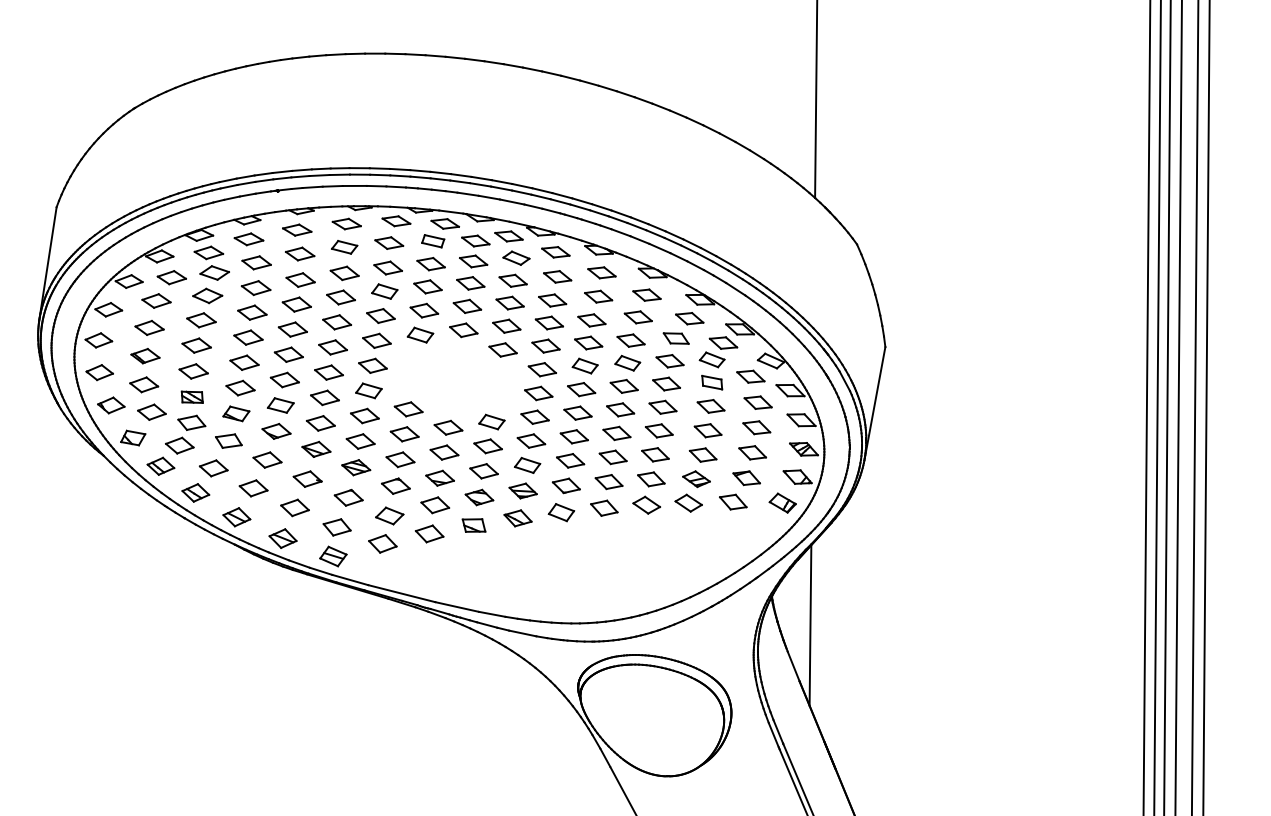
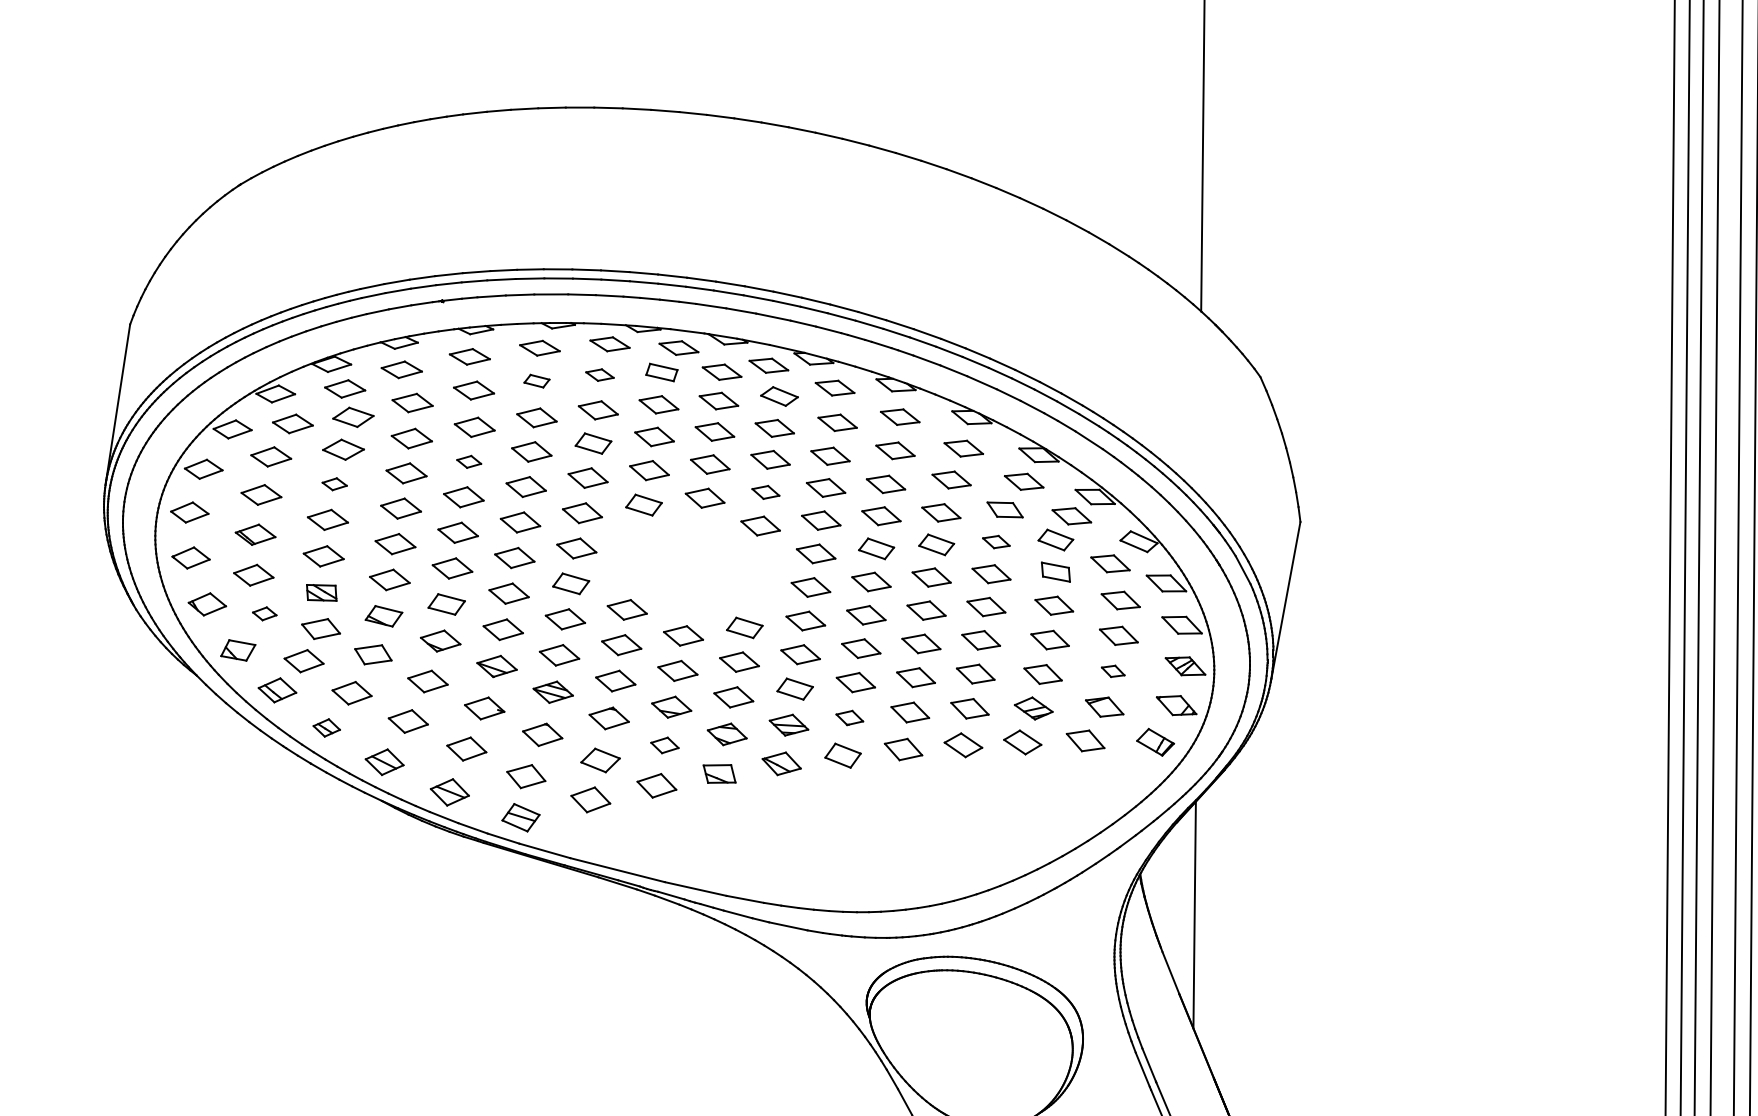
part: (389, 242) -> (600, 374), size x0.7
part: (344, 247) -> (536, 381), size x0.7
part: (296, 304) -> (468, 461), size x0.6
part: (201, 320) -> (334, 484), size x0.6
part: (506, 325) -> (765, 491), size x0.7
part: (669, 361) -> (995, 542), size x0.7
part: (151, 411) -> (264, 612), size x0.6
part: (752, 452) -> (1112, 670), size x0.6
part: (565, 485) -> (848, 717), size x0.7
part: (195, 492) -> (326, 727), size x0.7
part: (435, 505) -> (665, 745), size x0.7

